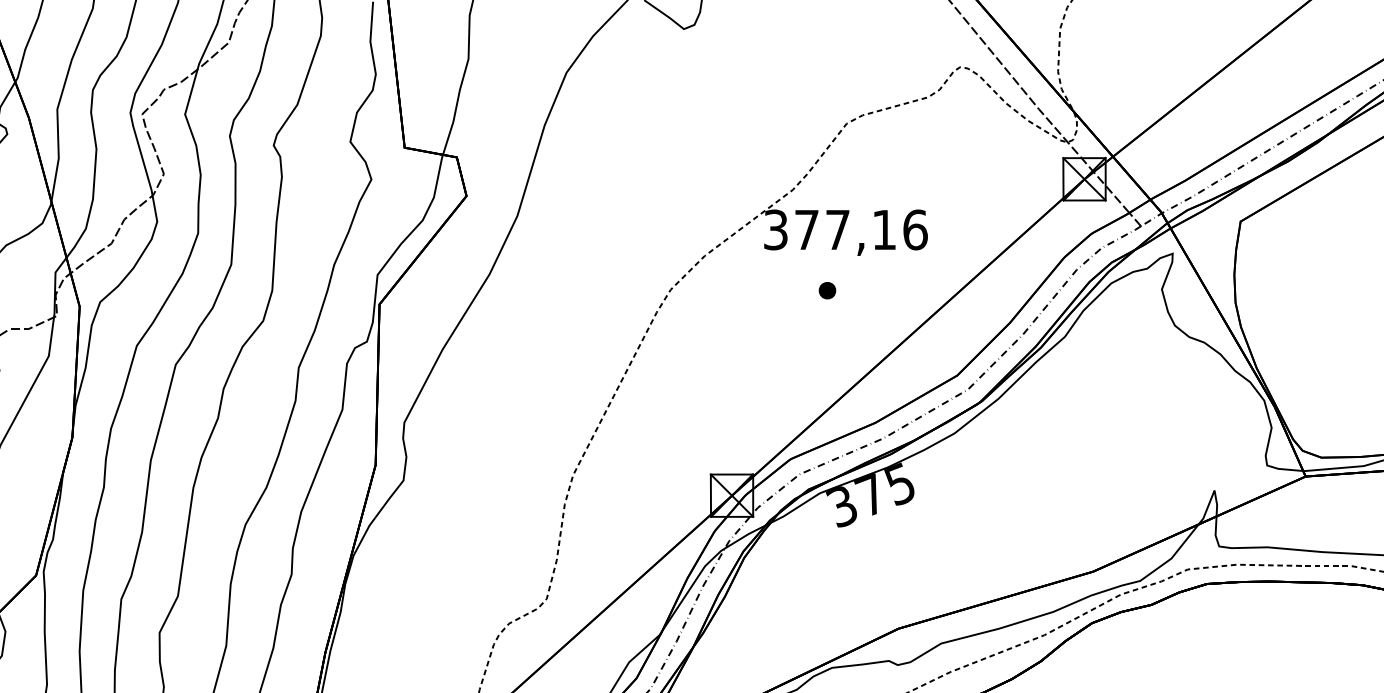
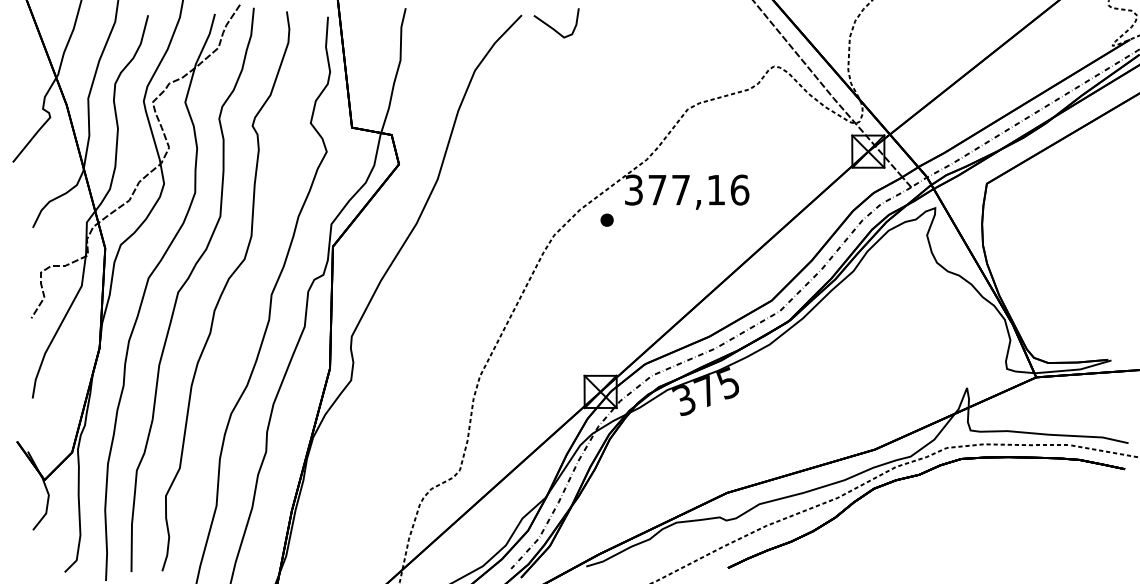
part: (826, 289) -> (606, 219), moved

